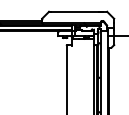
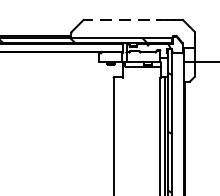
line: (74, 11) -> (127, 19), solid -> dashed

